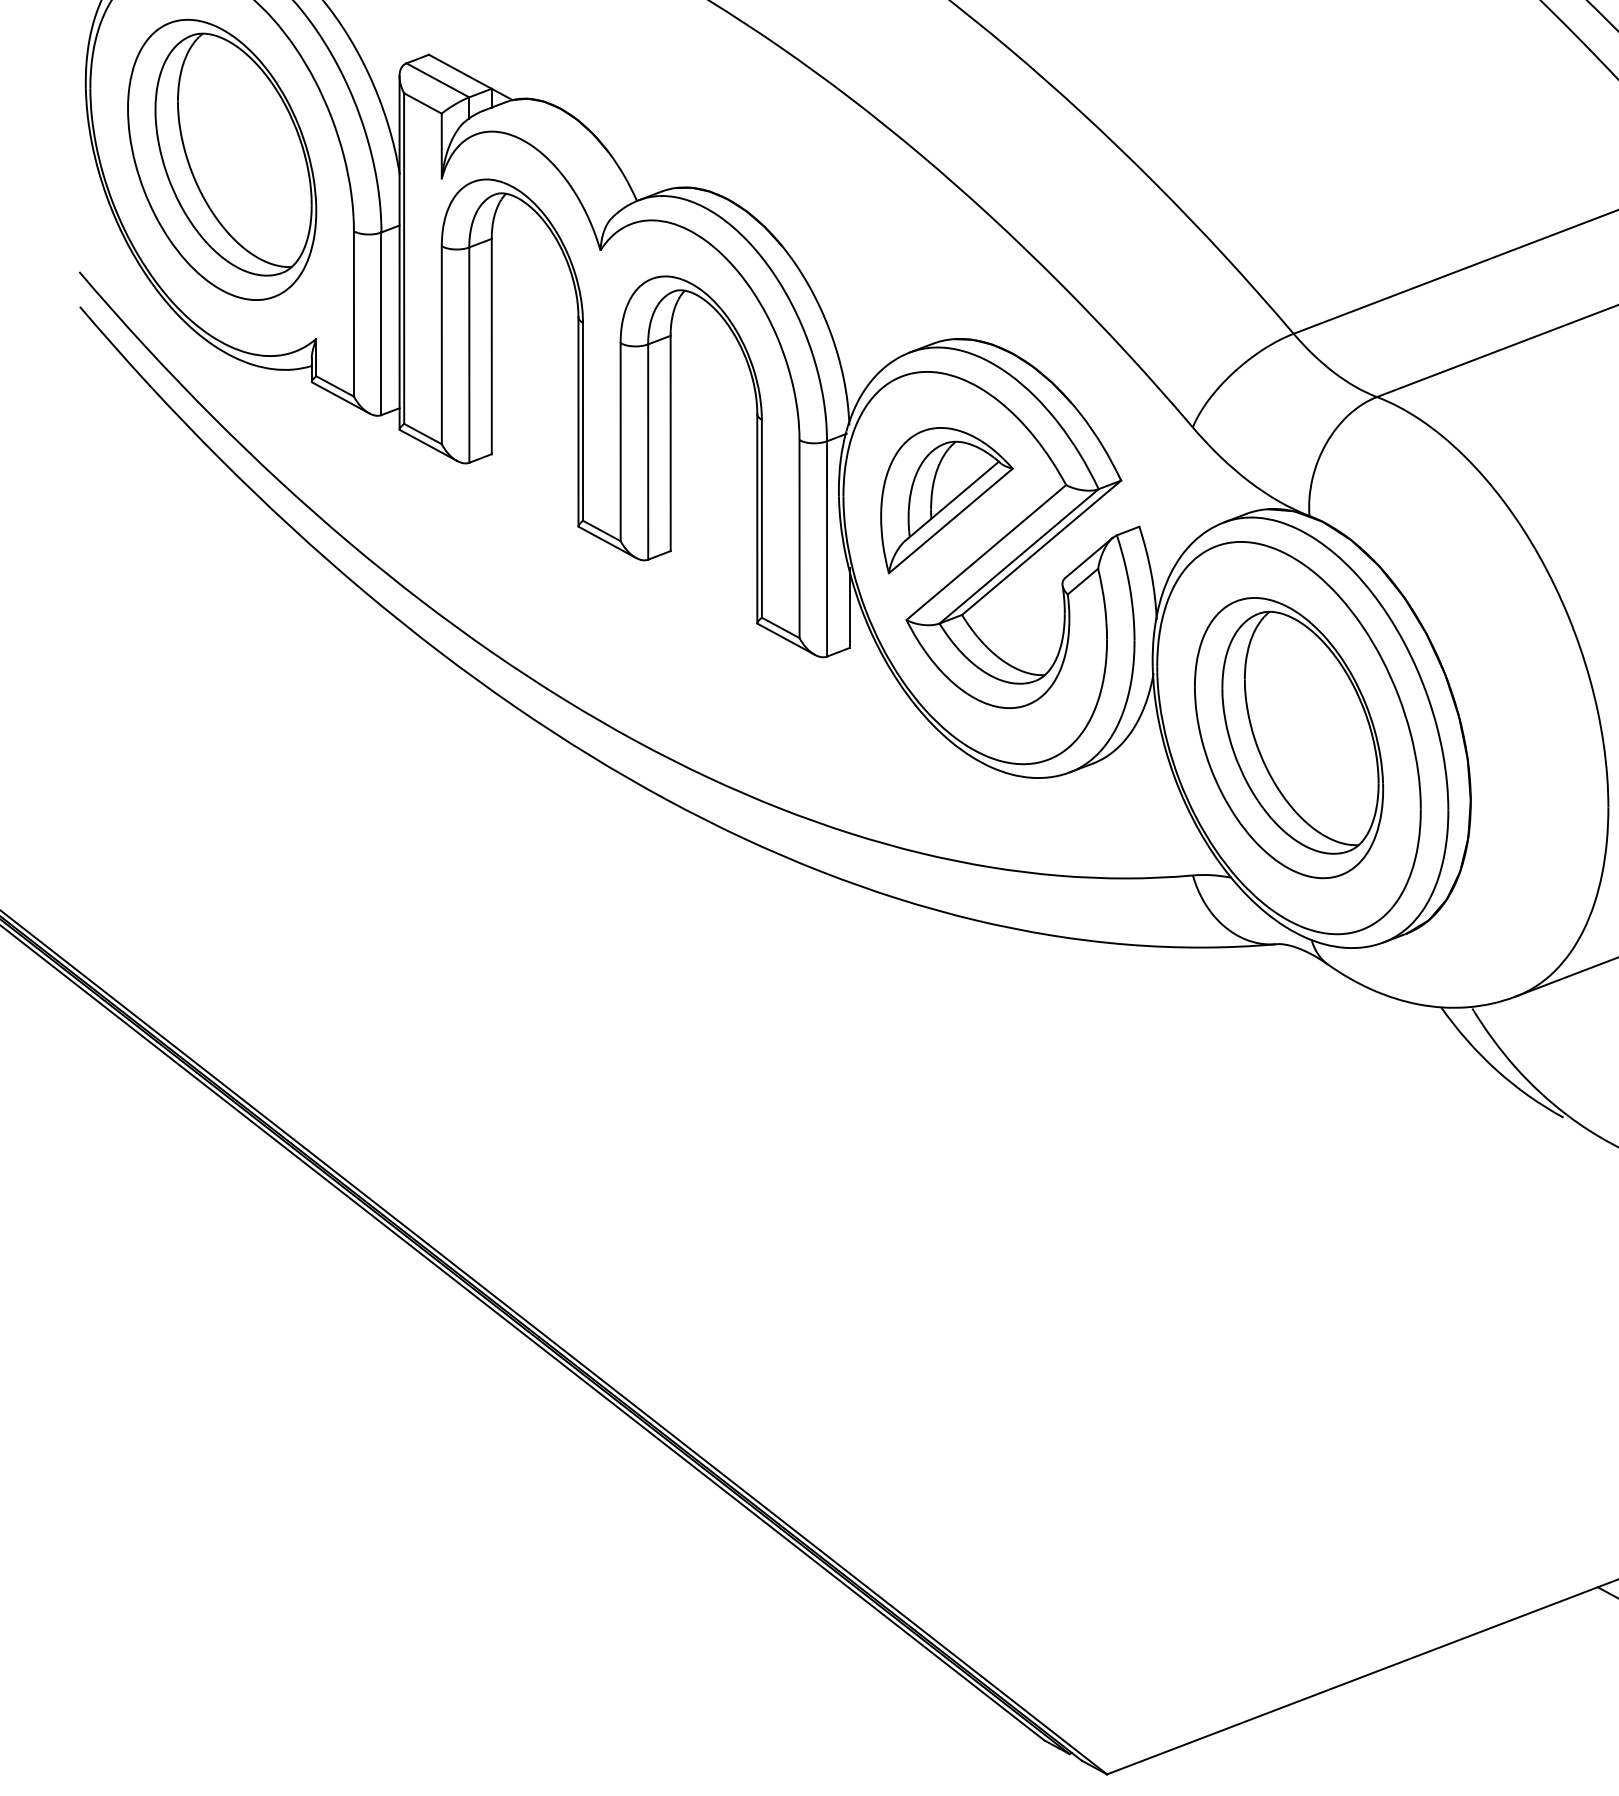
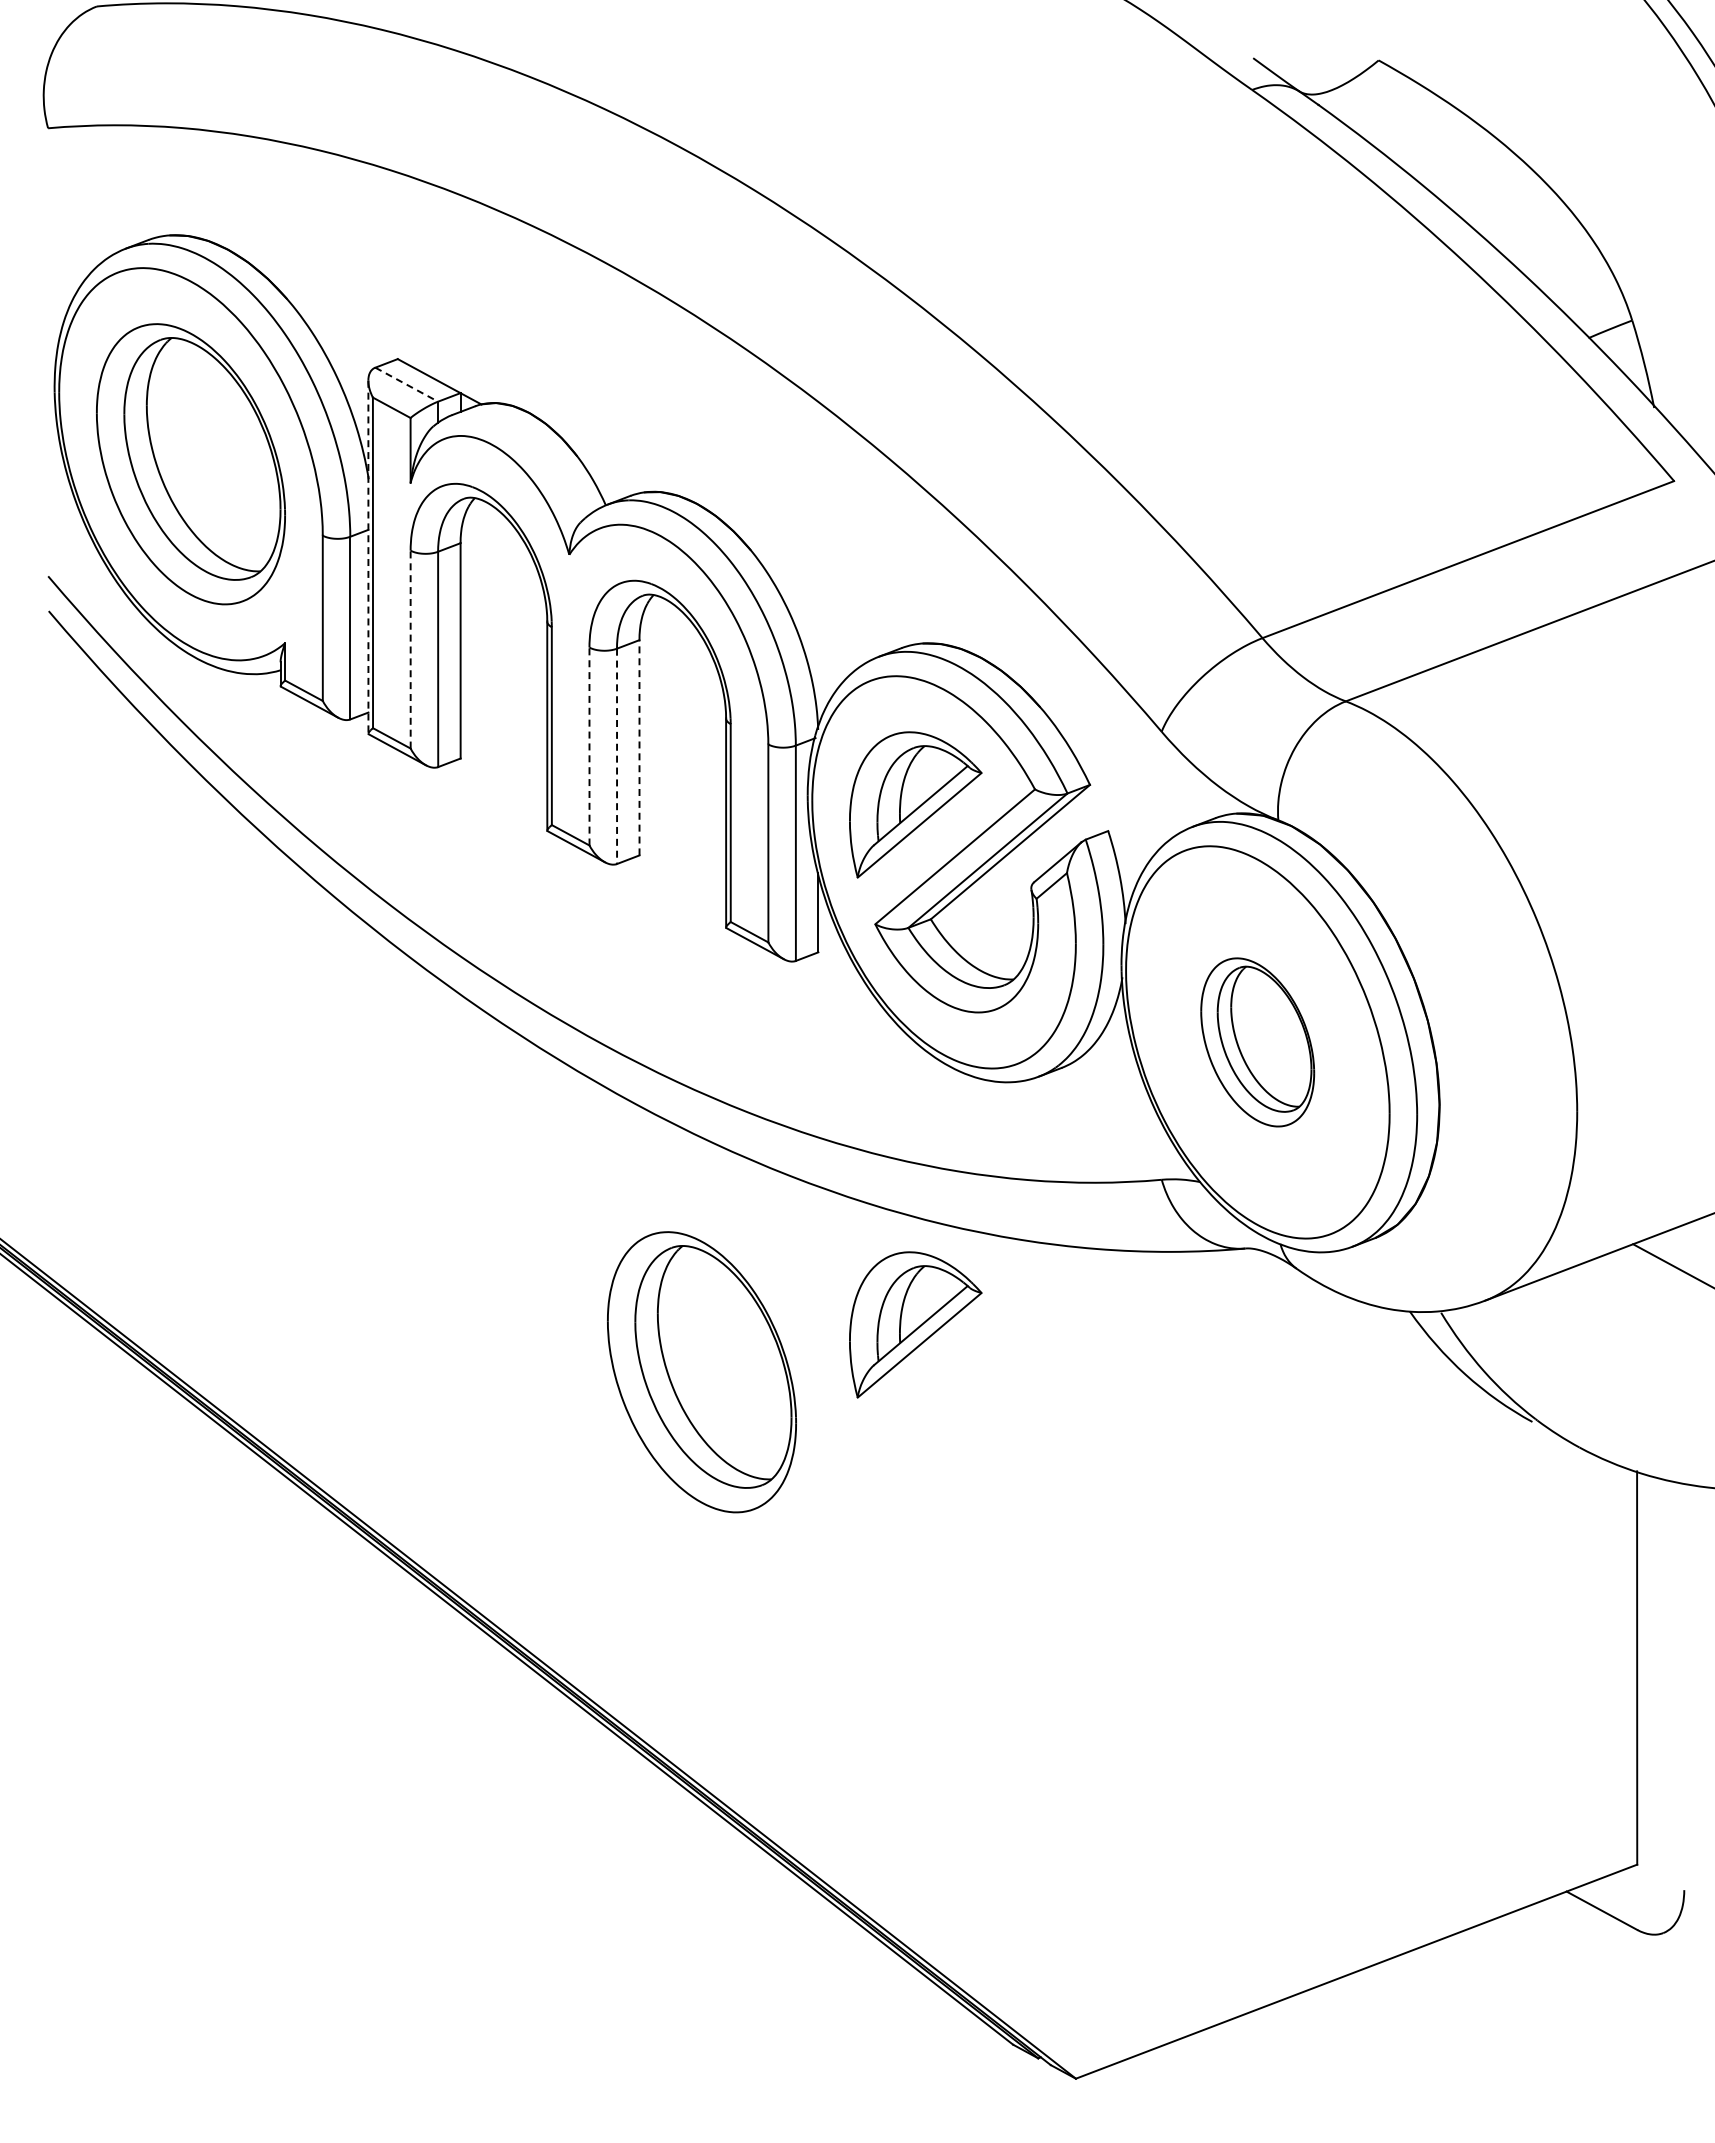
line: (437, 80) -> (406, 384), solid -> dashed
line: (399, 253) -> (368, 557), solid -> dashed
line: (441, 345) -> (410, 649), solid -> dashed
line: (620, 442) -> (589, 746), solid -> dashed
line: (670, 443) -> (639, 747), solid -> dashed
line: (648, 452) -> (617, 756), solid -> dashed
part: (1288, 738) -> (1257, 1042), size x0.6
part: (946, 1020) -> (915, 1324), added
part: (732, 1068) -> (701, 1372), added

